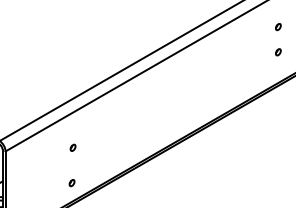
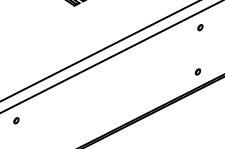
part: (278, 27) -> (200, 28), moved
part: (278, 52) -> (198, 72), moved
part: (72, 147) -> (15, 120), moved

